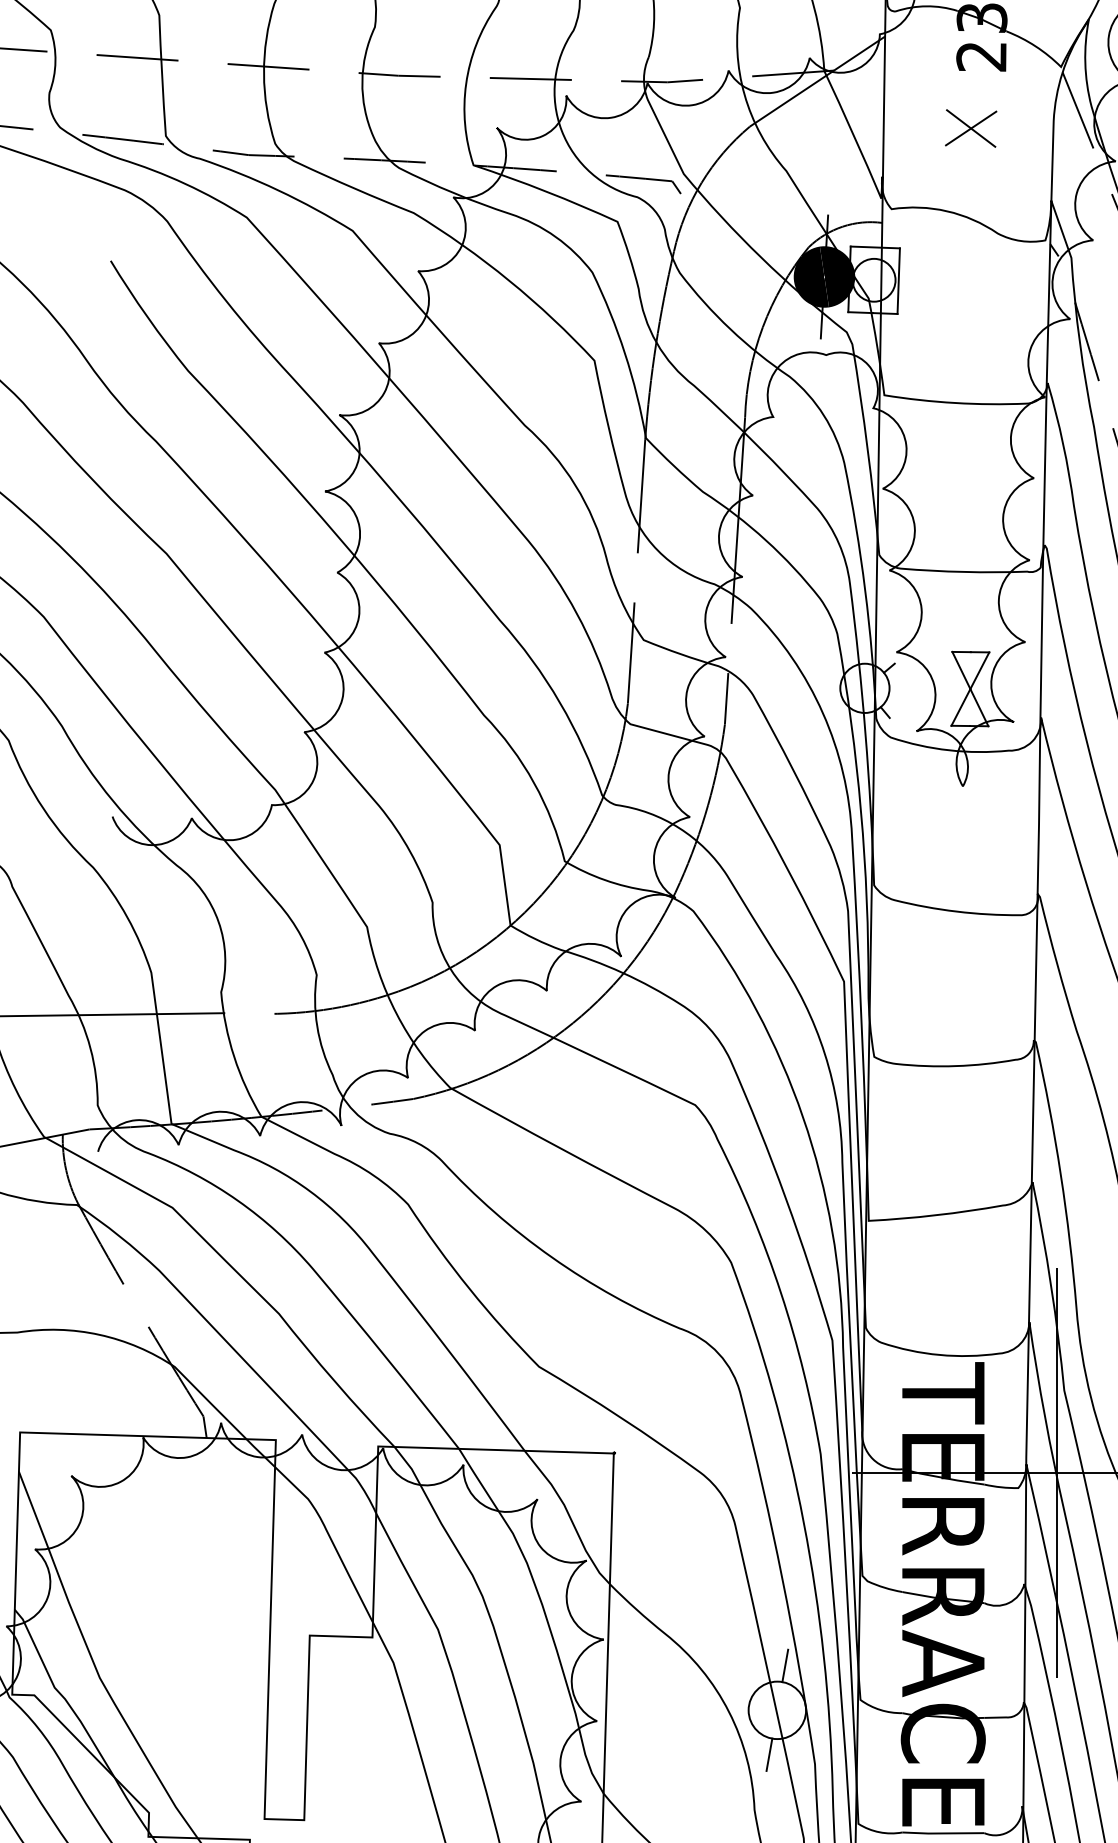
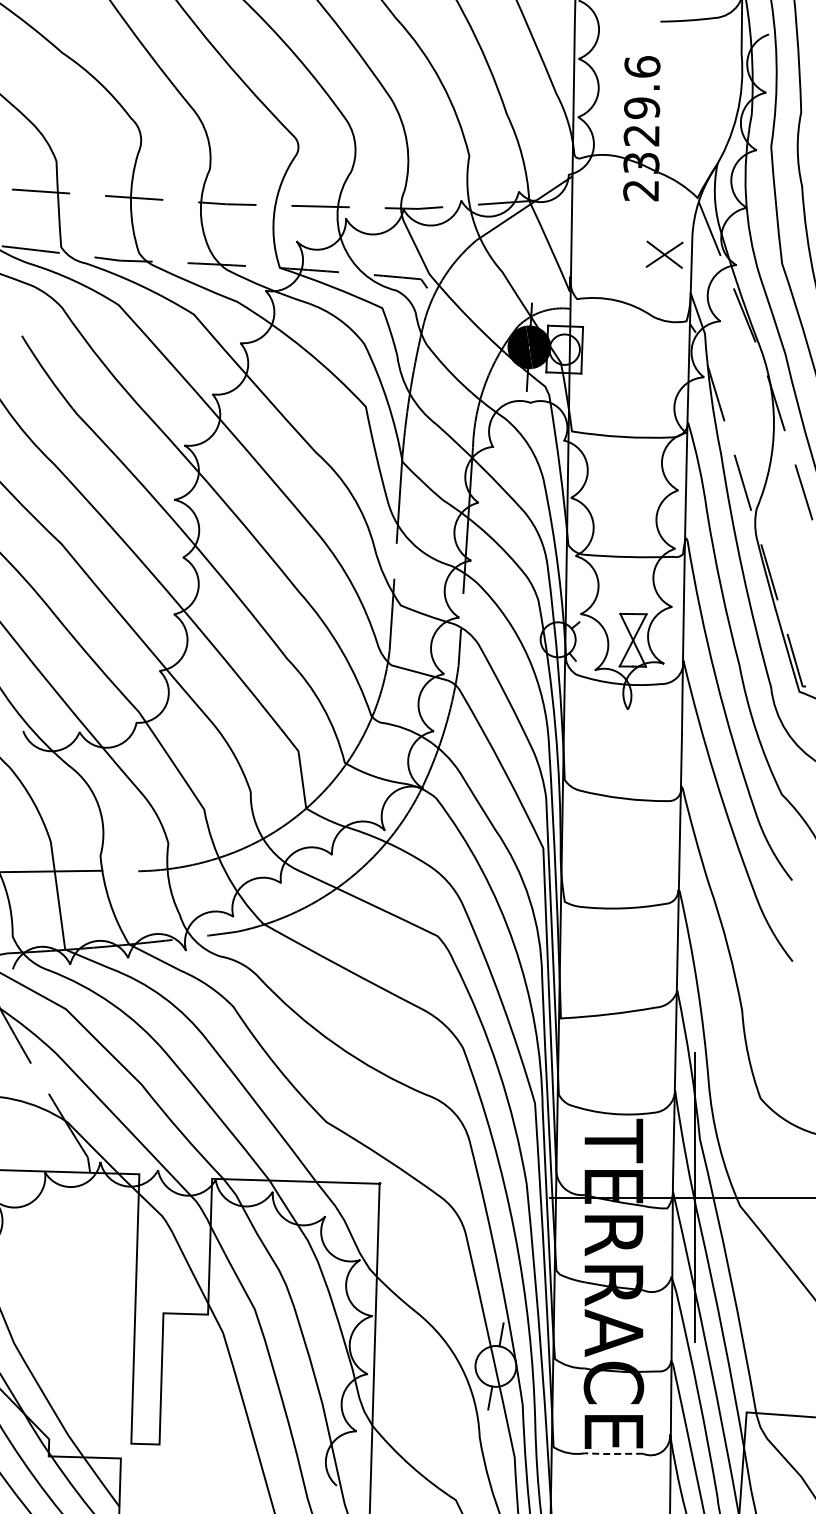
part: (970, 128) -> (664, 254), moved
line: (942, 1832) -> (613, 1453), solid -> dashed

